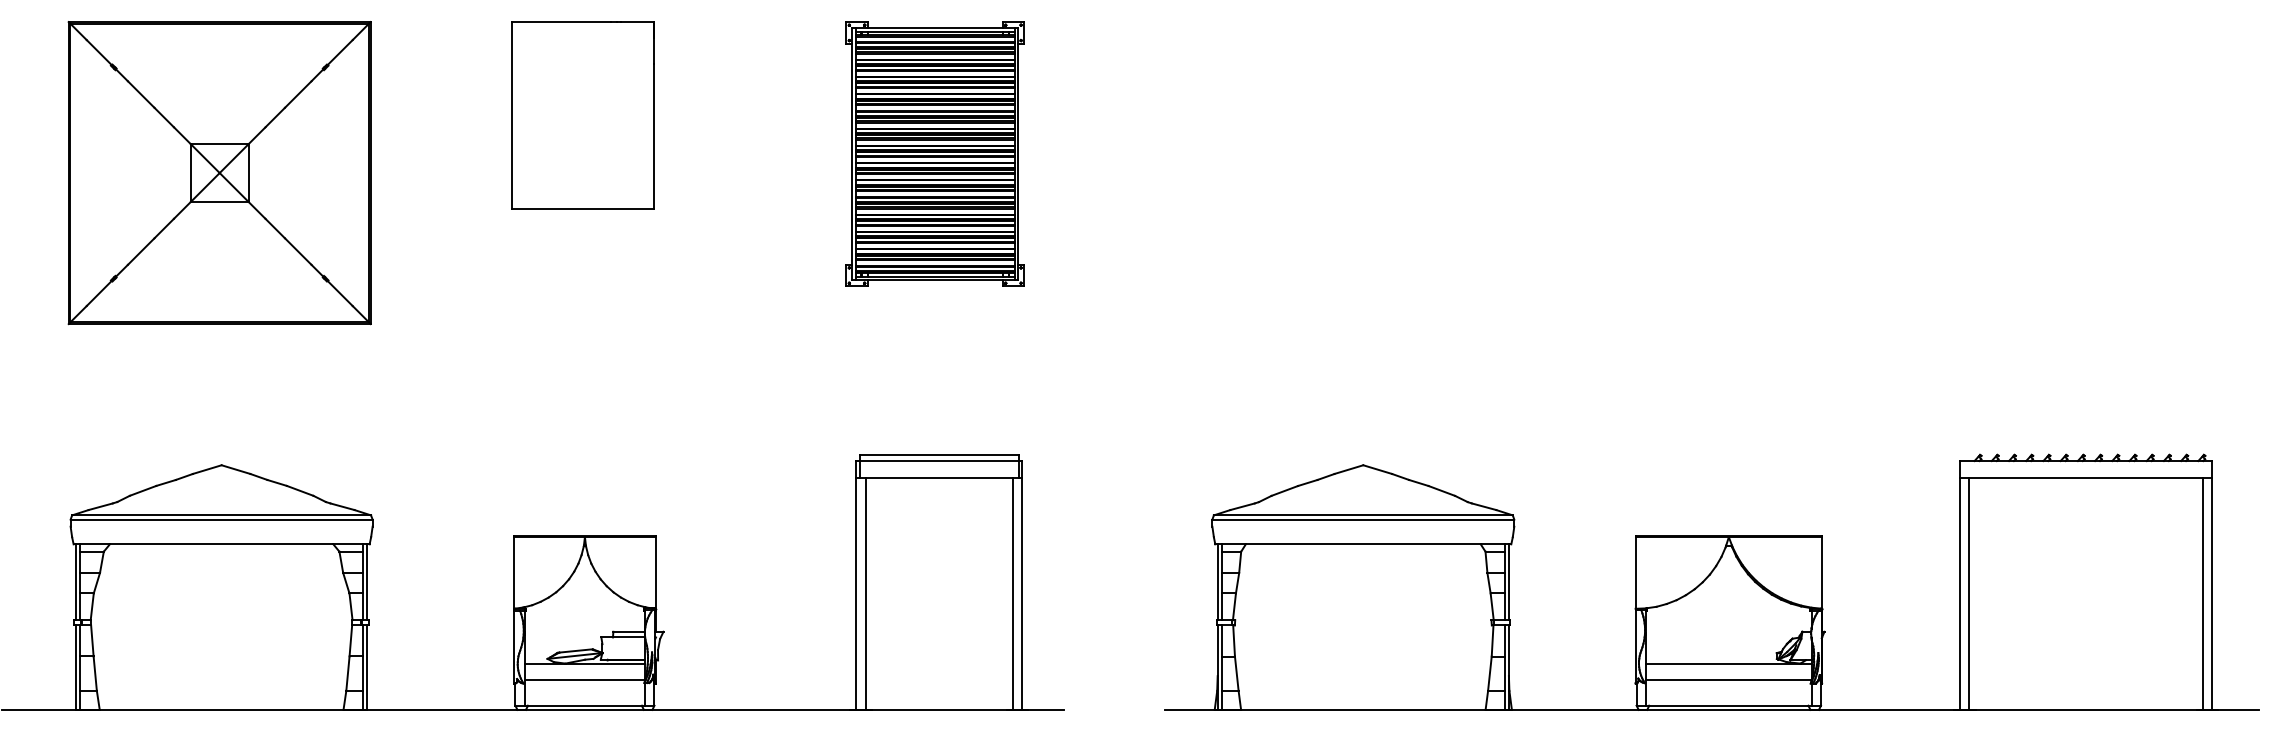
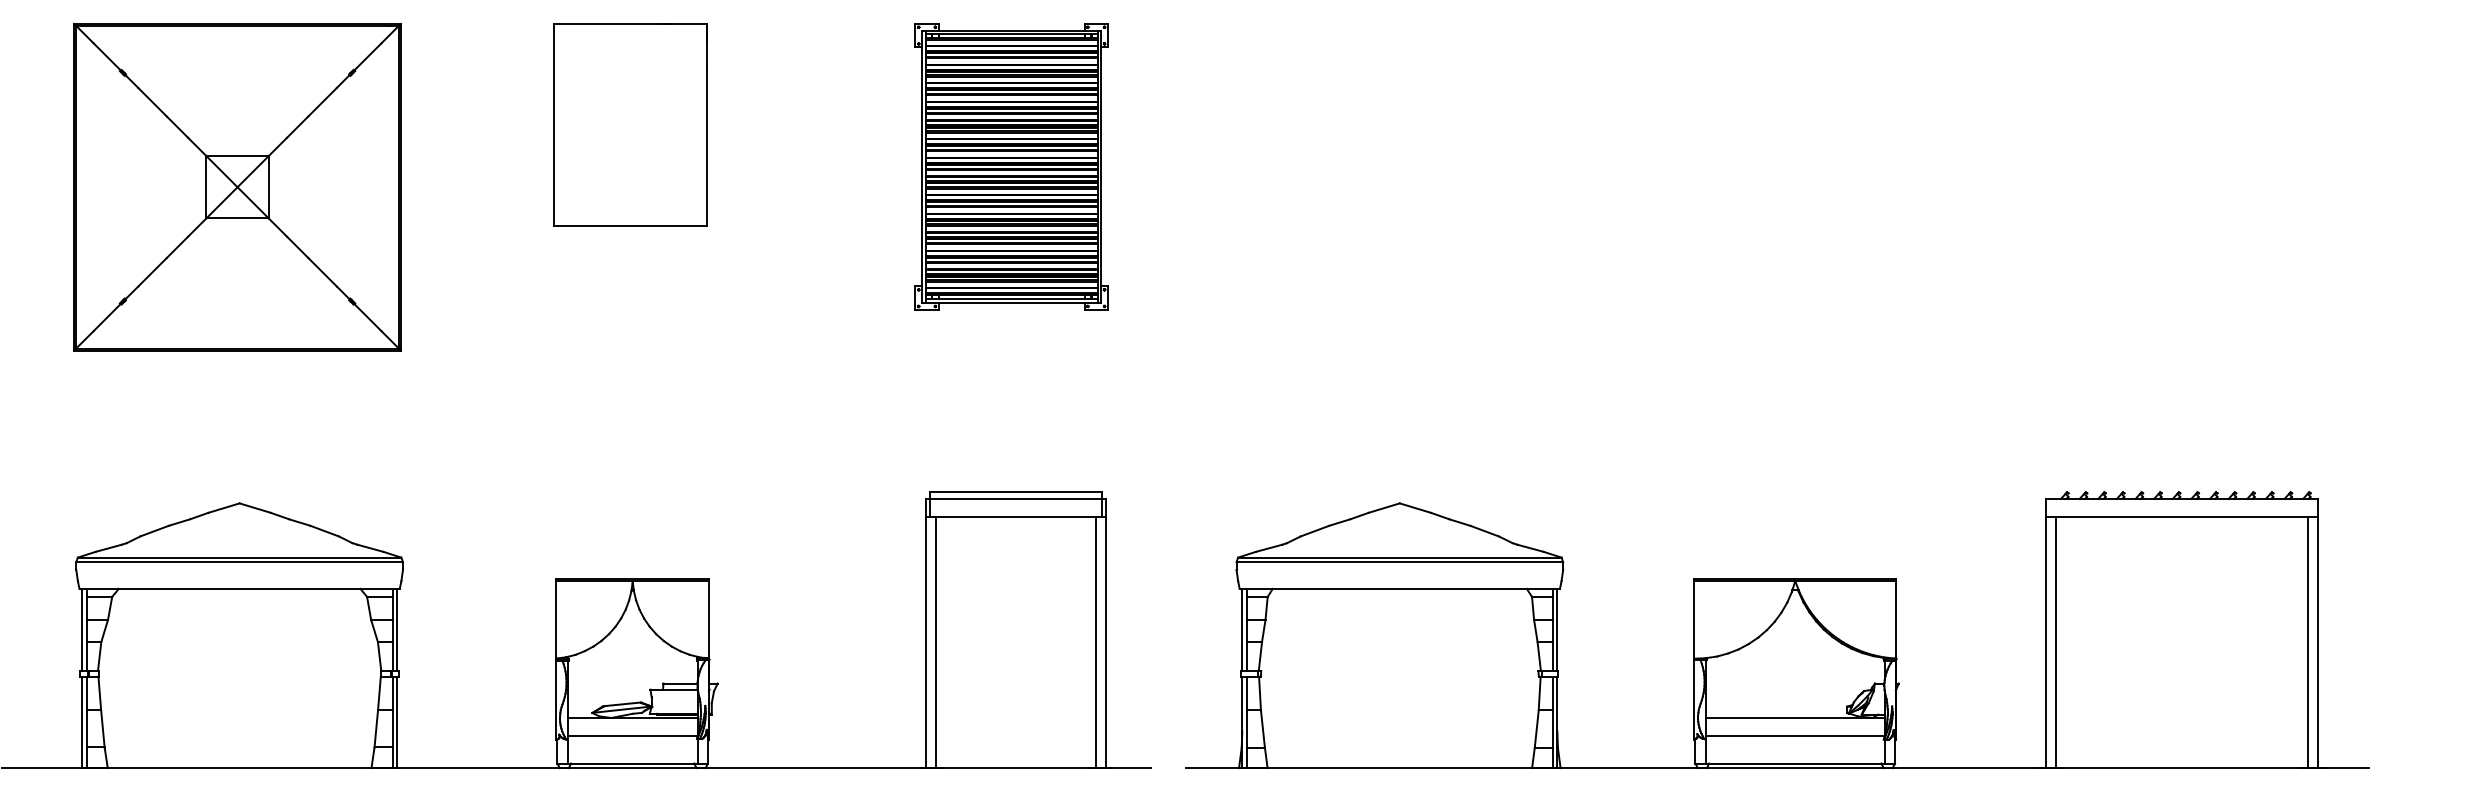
part: (1712, 582) -> (1777, 630), moved

